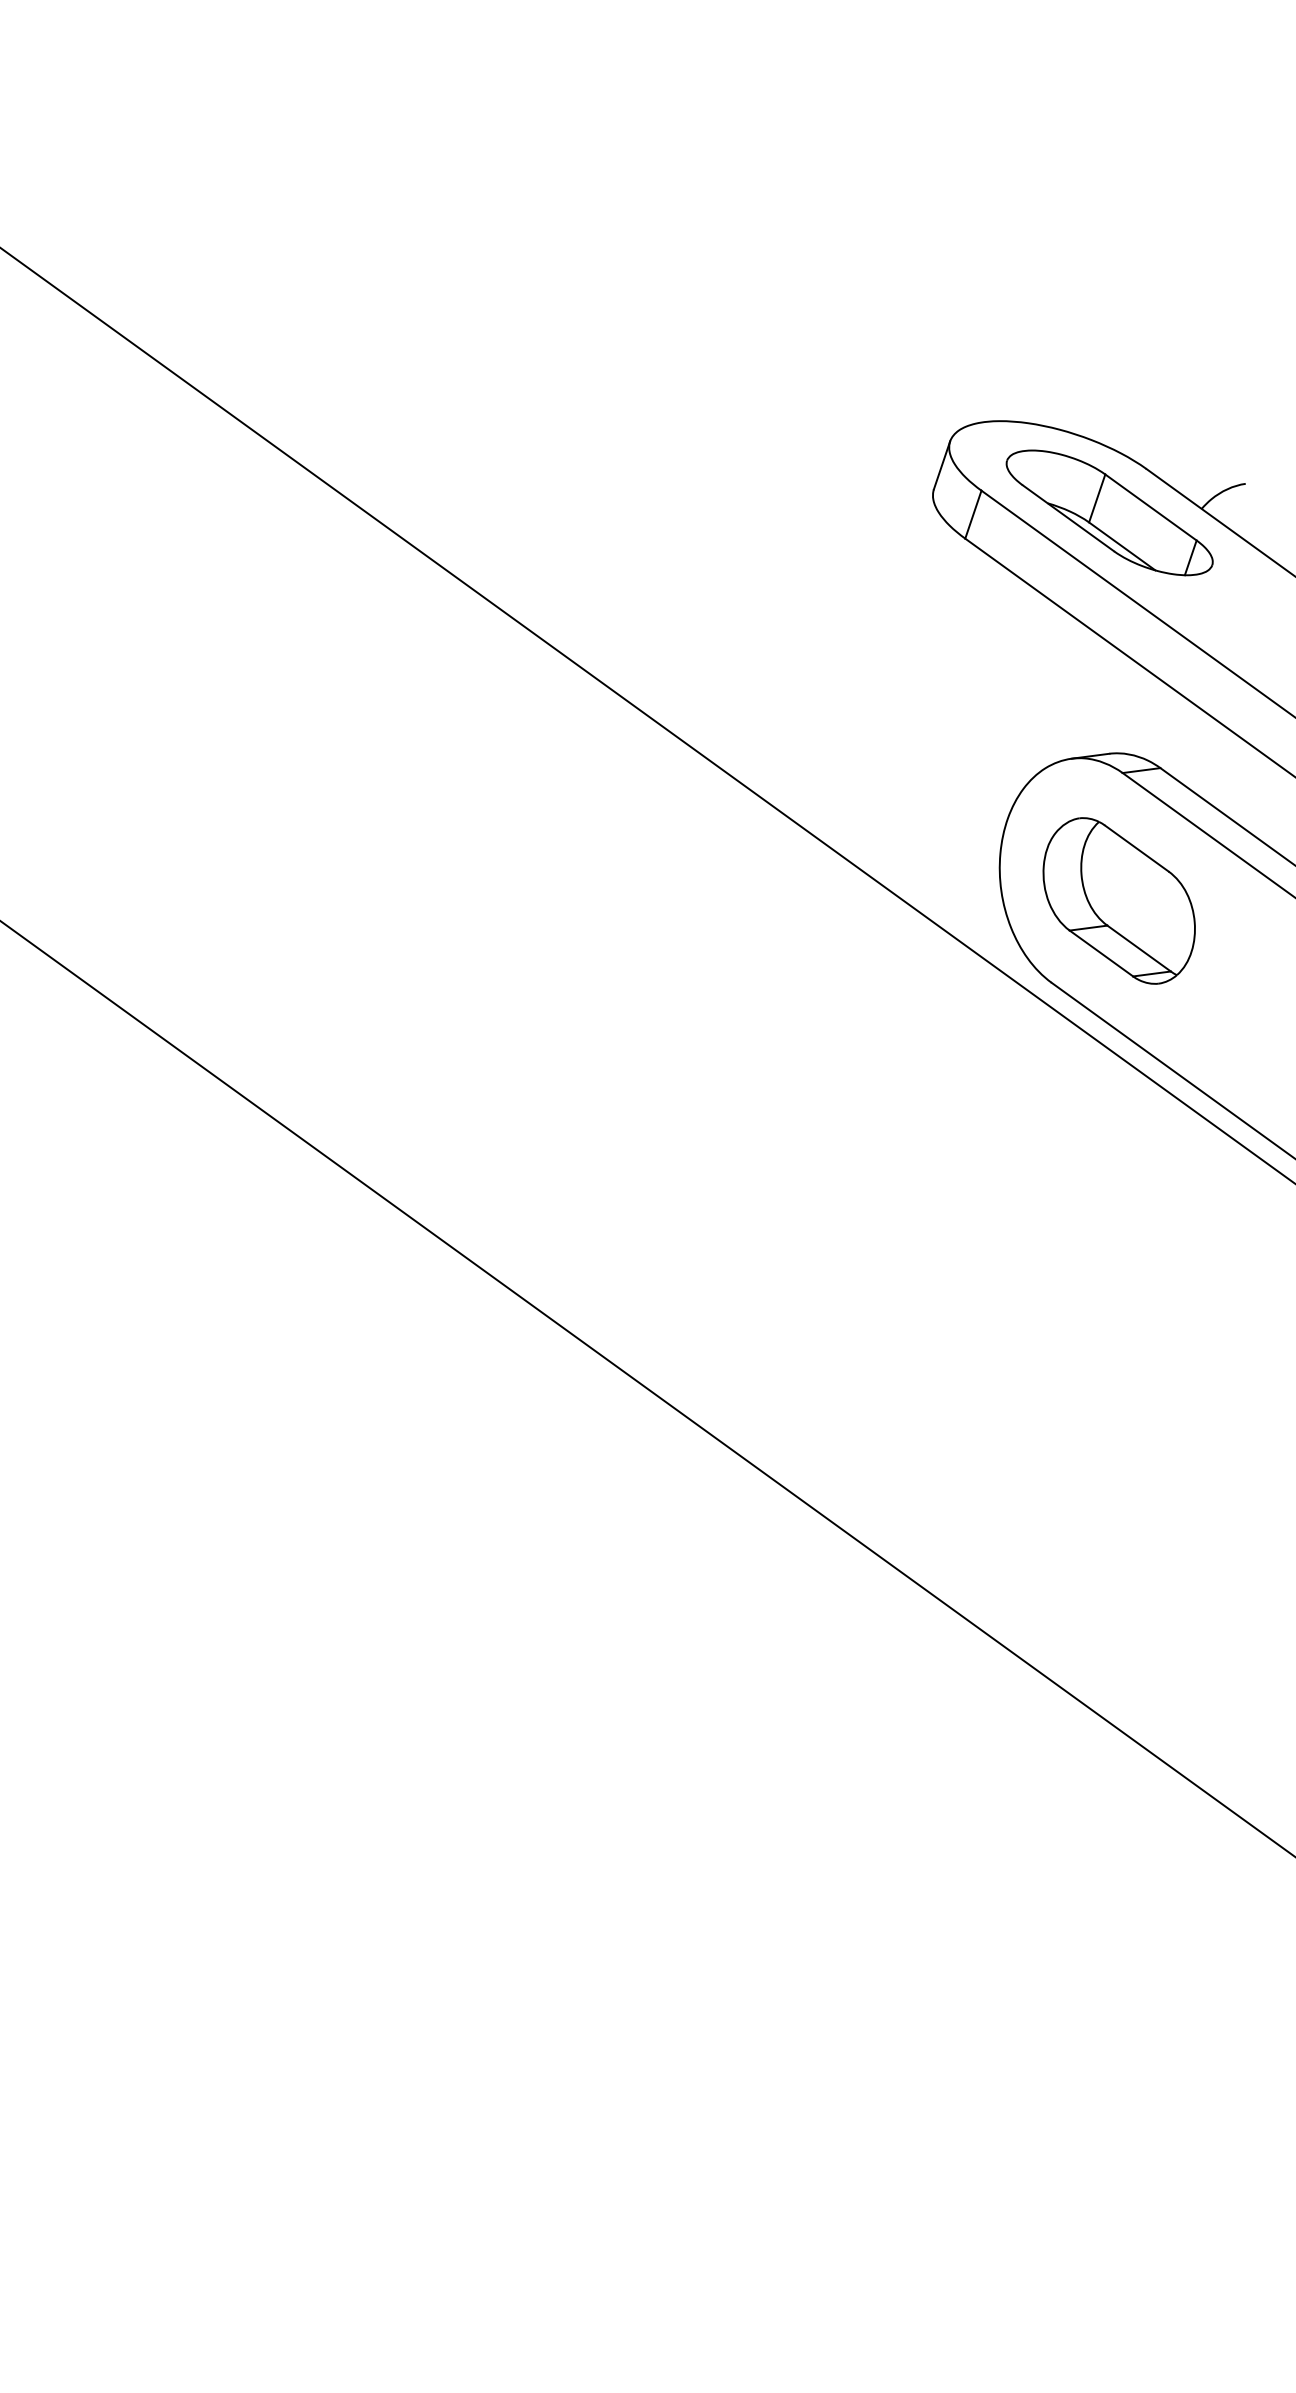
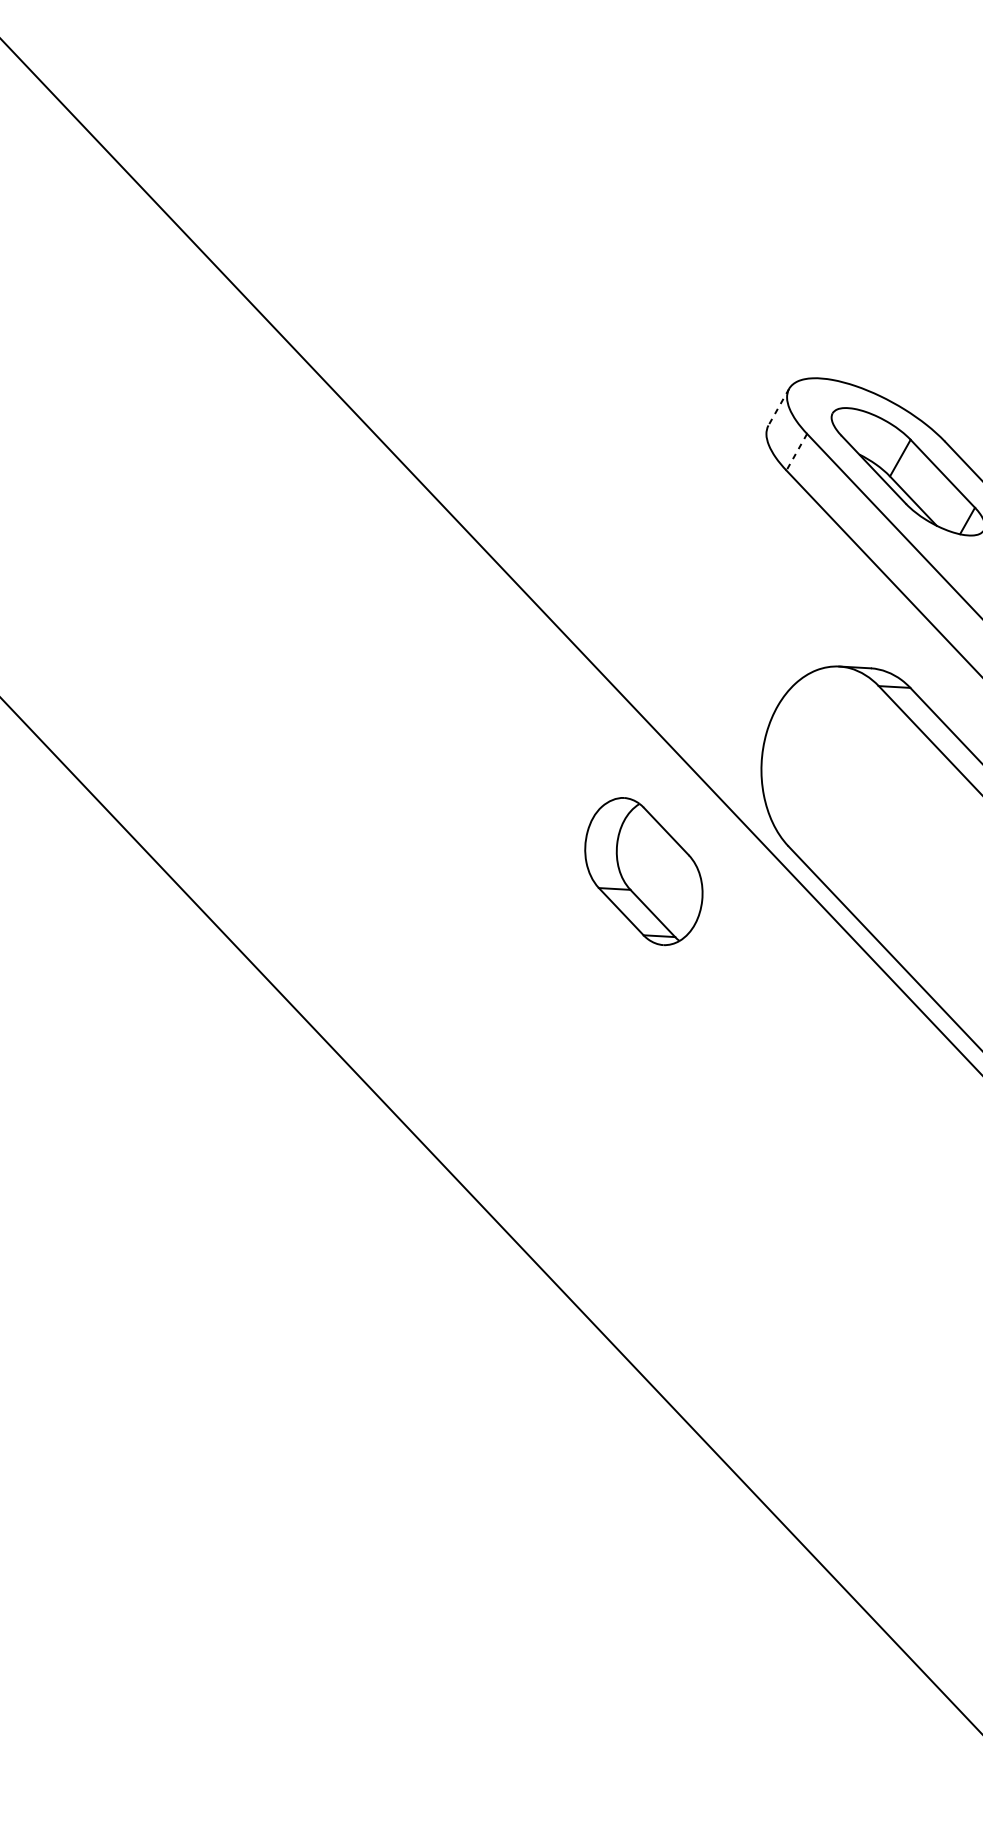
line: (941, 465) -> (778, 407), solid -> dashed
line: (973, 515) -> (796, 452), solid -> dashed
part: (1118, 900) -> (643, 871), moved

